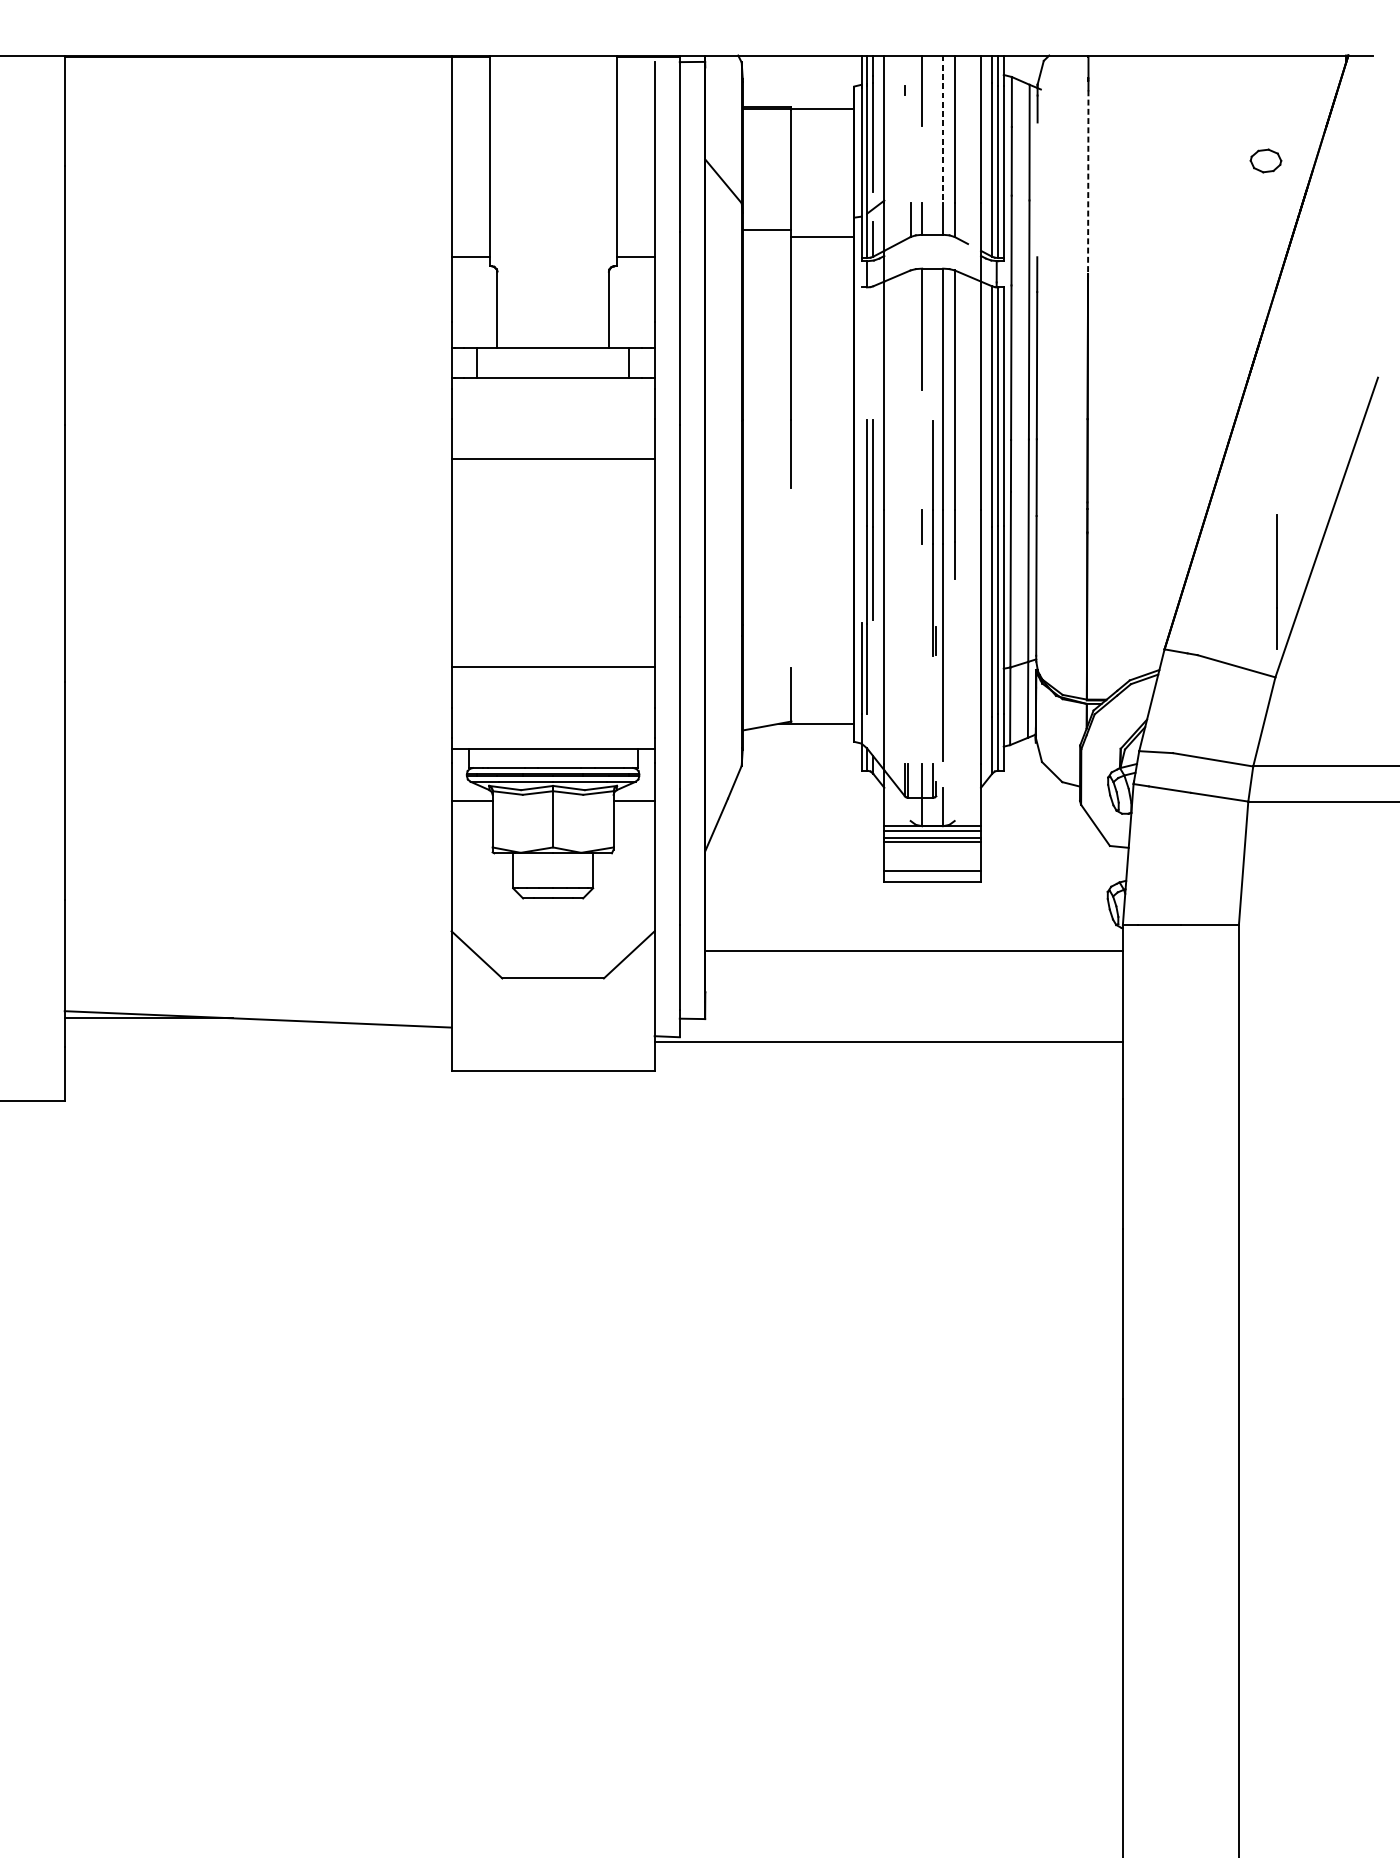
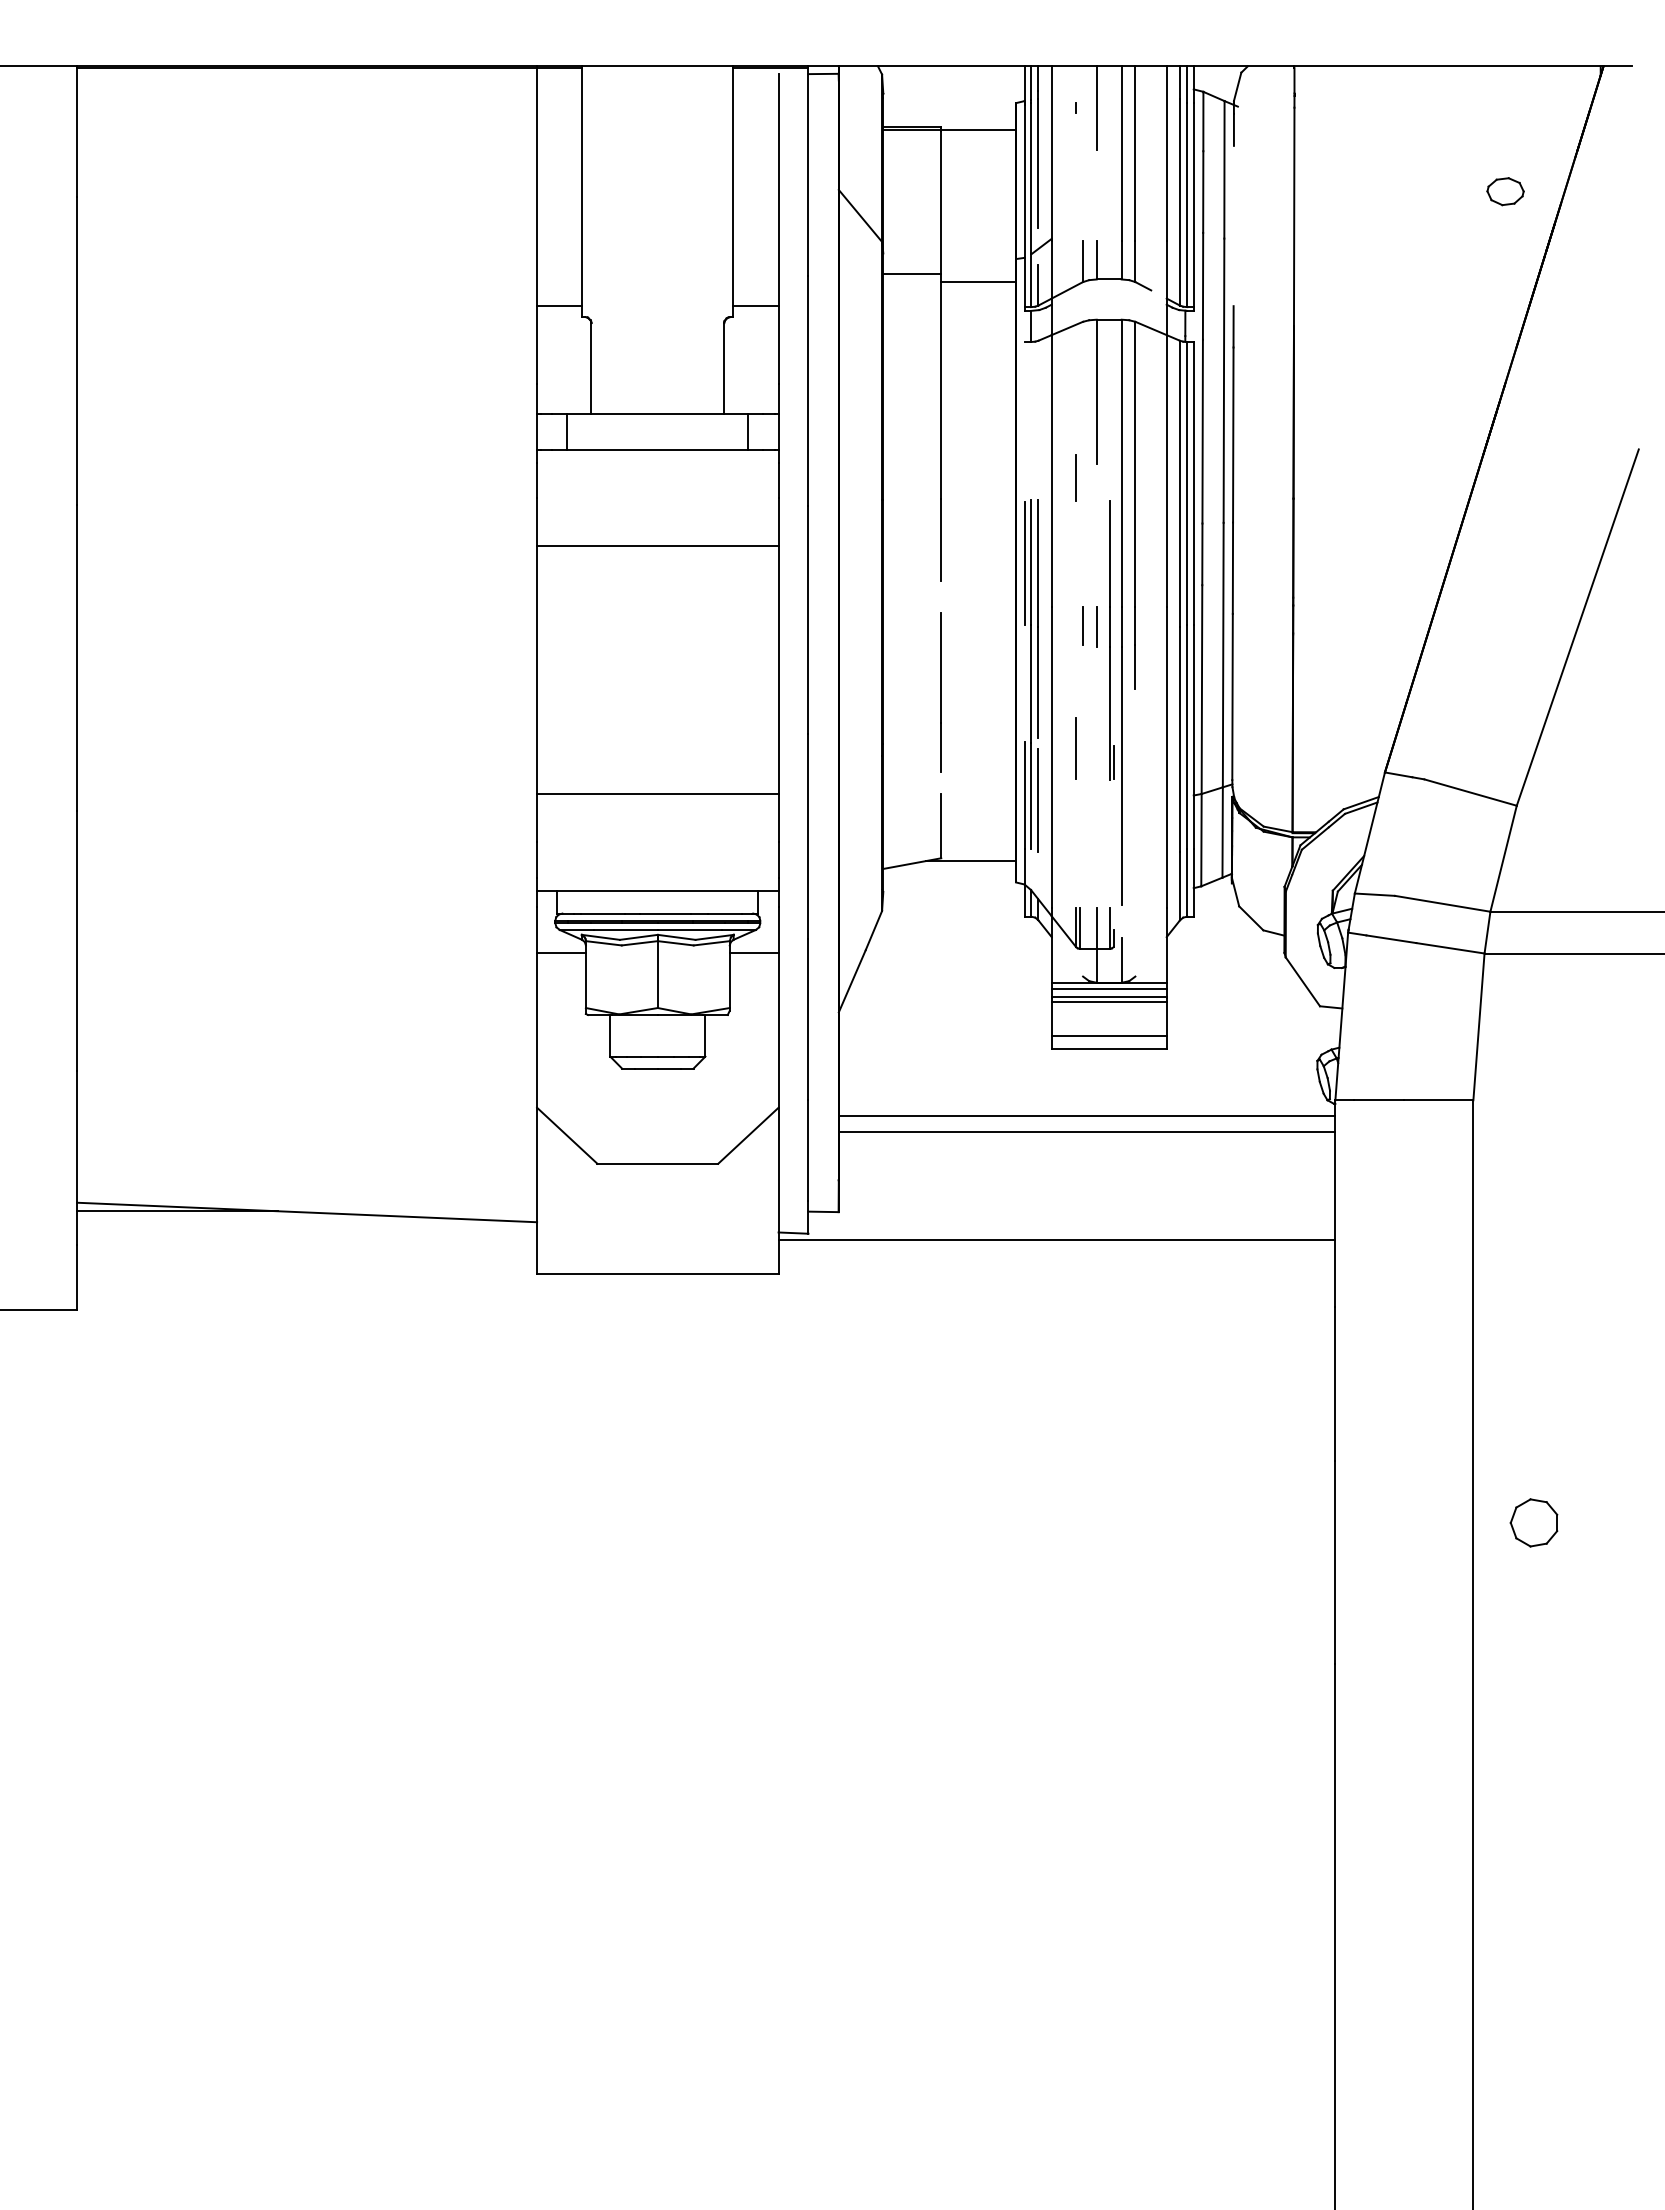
line: (943, 129) -> (1121, 154), dashed -> solid
line: (1088, 182) -> (1294, 217), dashed -> solid
line: (904, 401) -> (1075, 477), added
line: (861, 473) -> (1024, 563), added
line: (911, 525) -> (1083, 625), added
line: (1276, 582) -> (940, 692), moved
line: (905, 628) -> (1076, 747), added
line: (873, 672) -> (1038, 800), added
line: (913, 938) -> (1086, 1116), added
part: (1289, 1280) -> (1533, 1522), added

